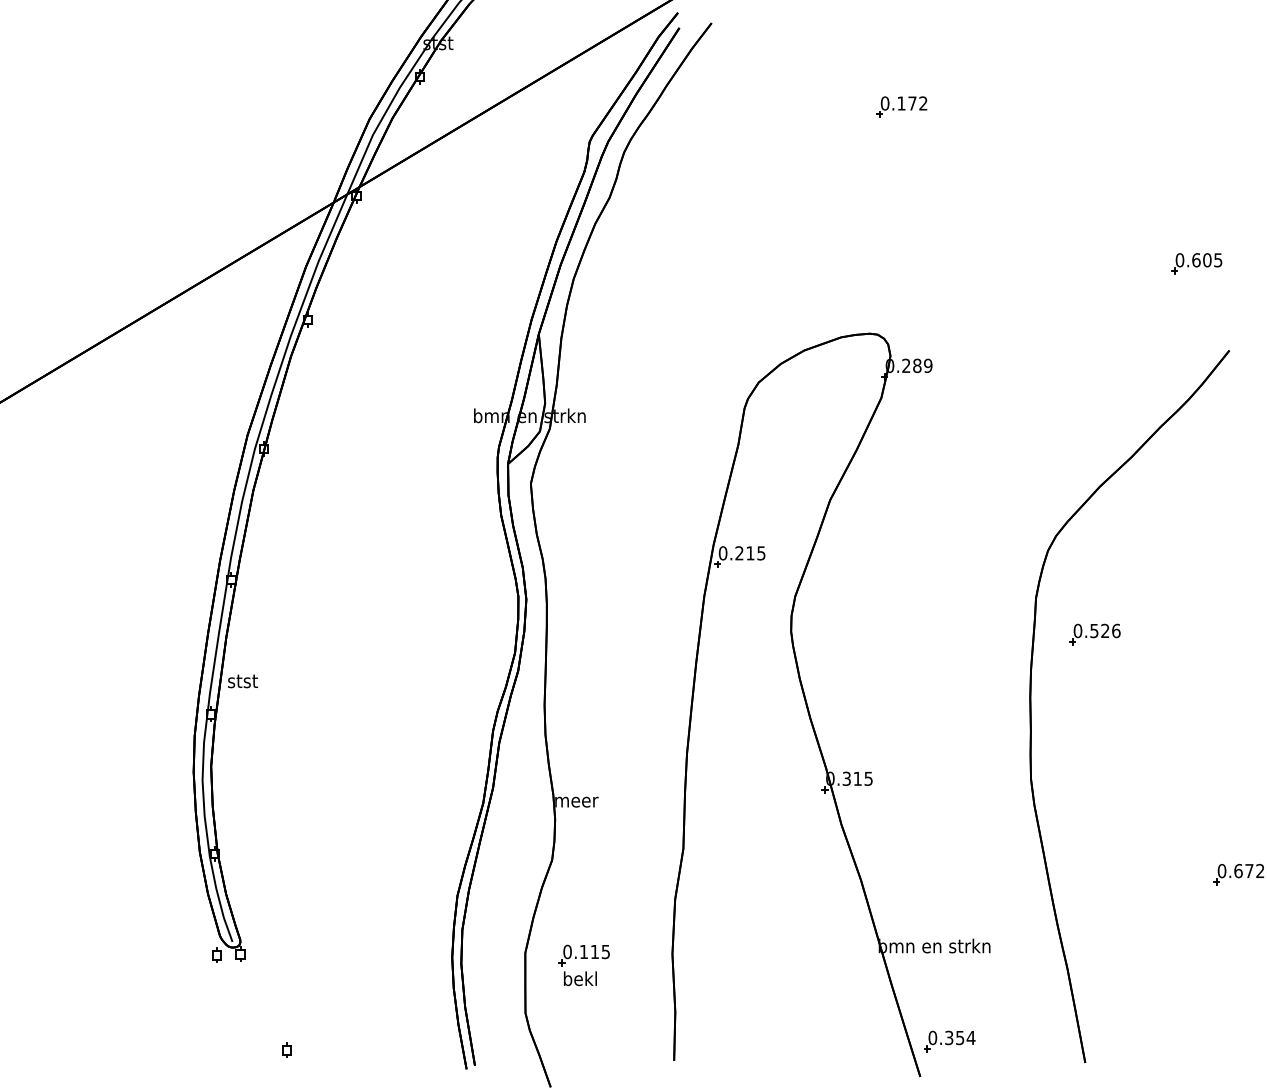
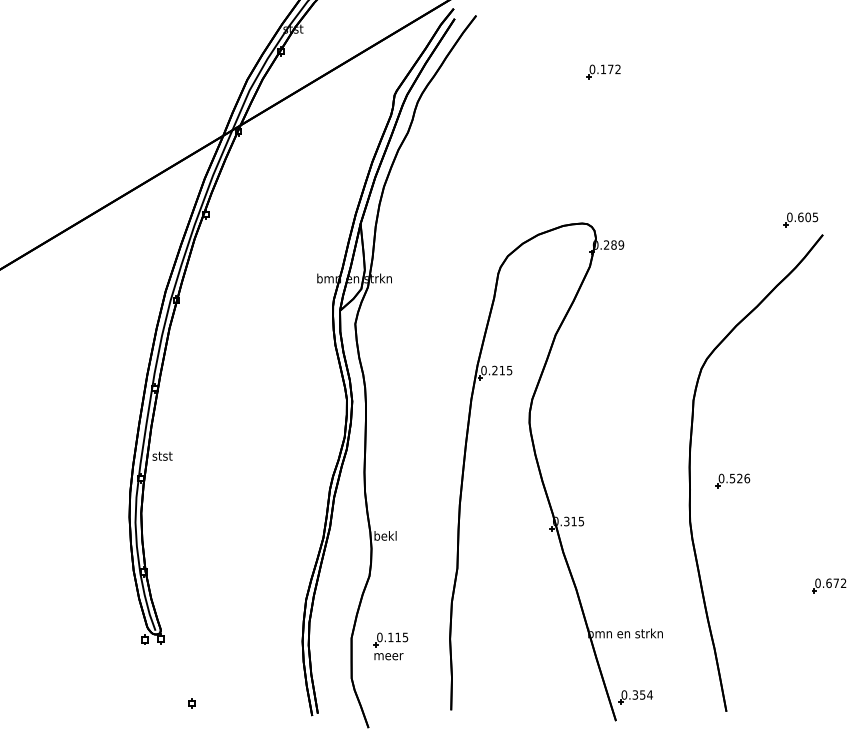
part: (1195, 263) -> (800, 219), moved
part: (1094, 633) -> (732, 480), moved
text: (575, 799) -> (385, 535), meer -> bekl
text: (580, 978) -> (388, 655), bekl -> meer

